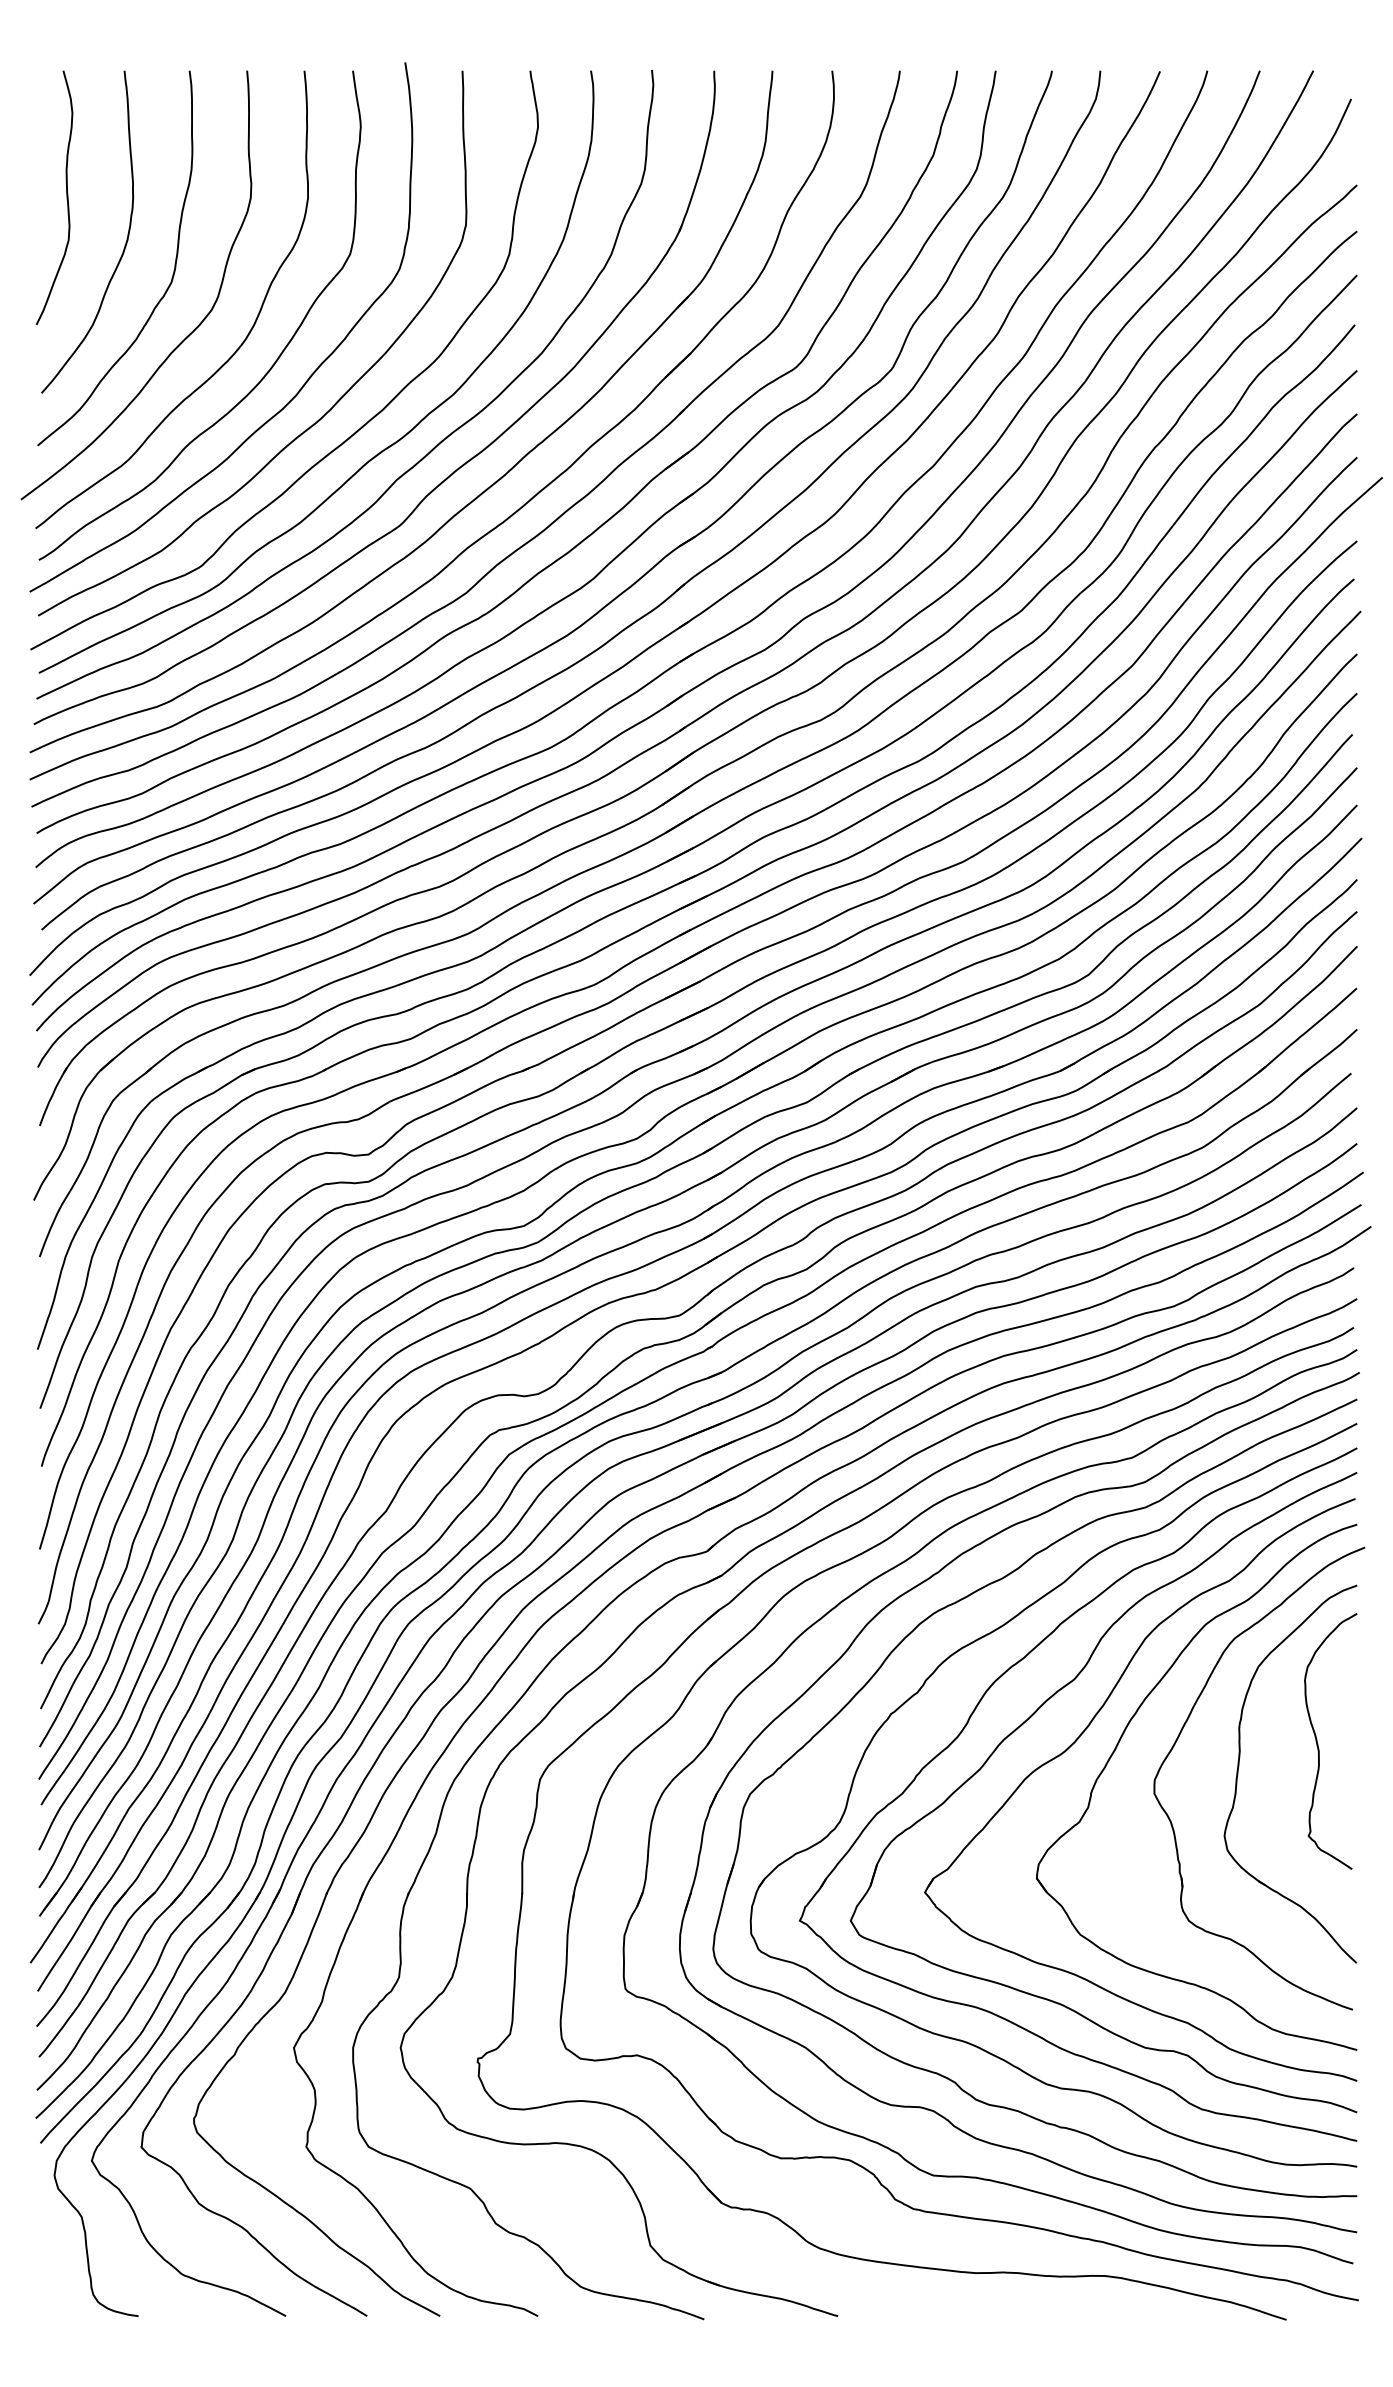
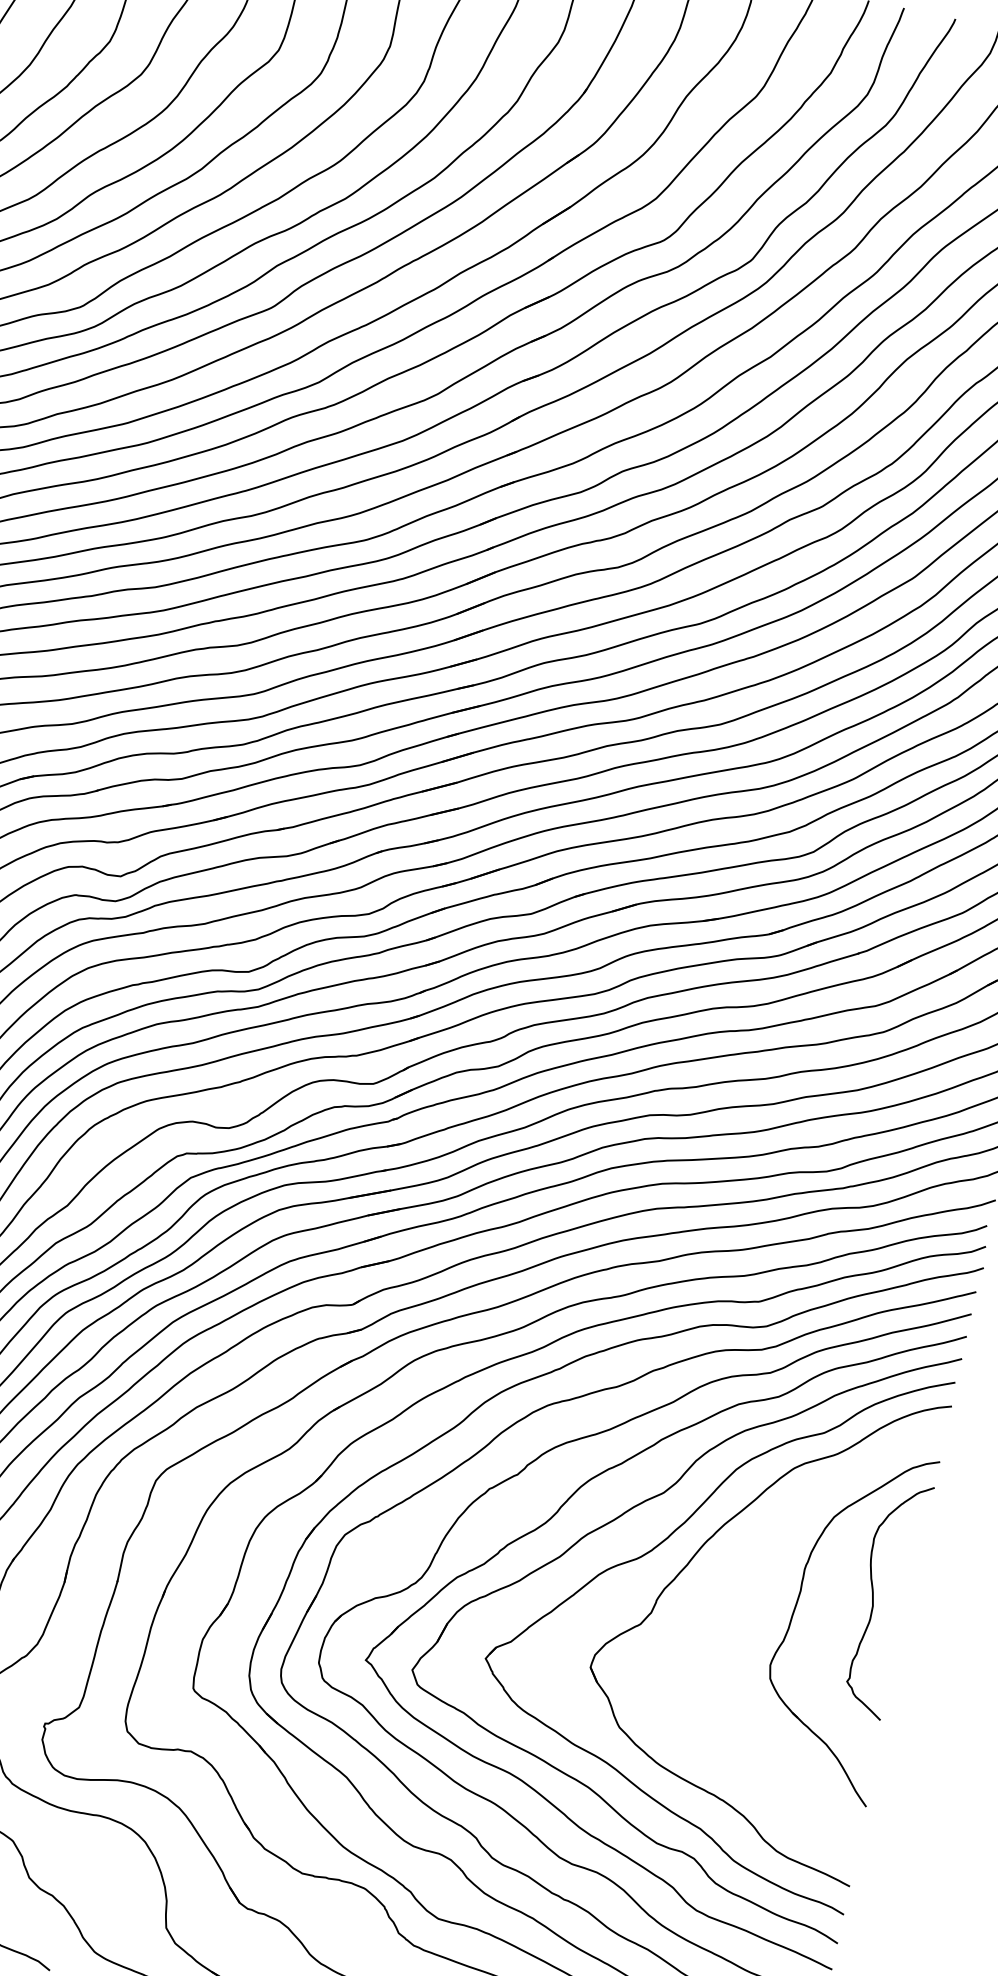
part: (1179, 1737) -> (748, 1566), removed

